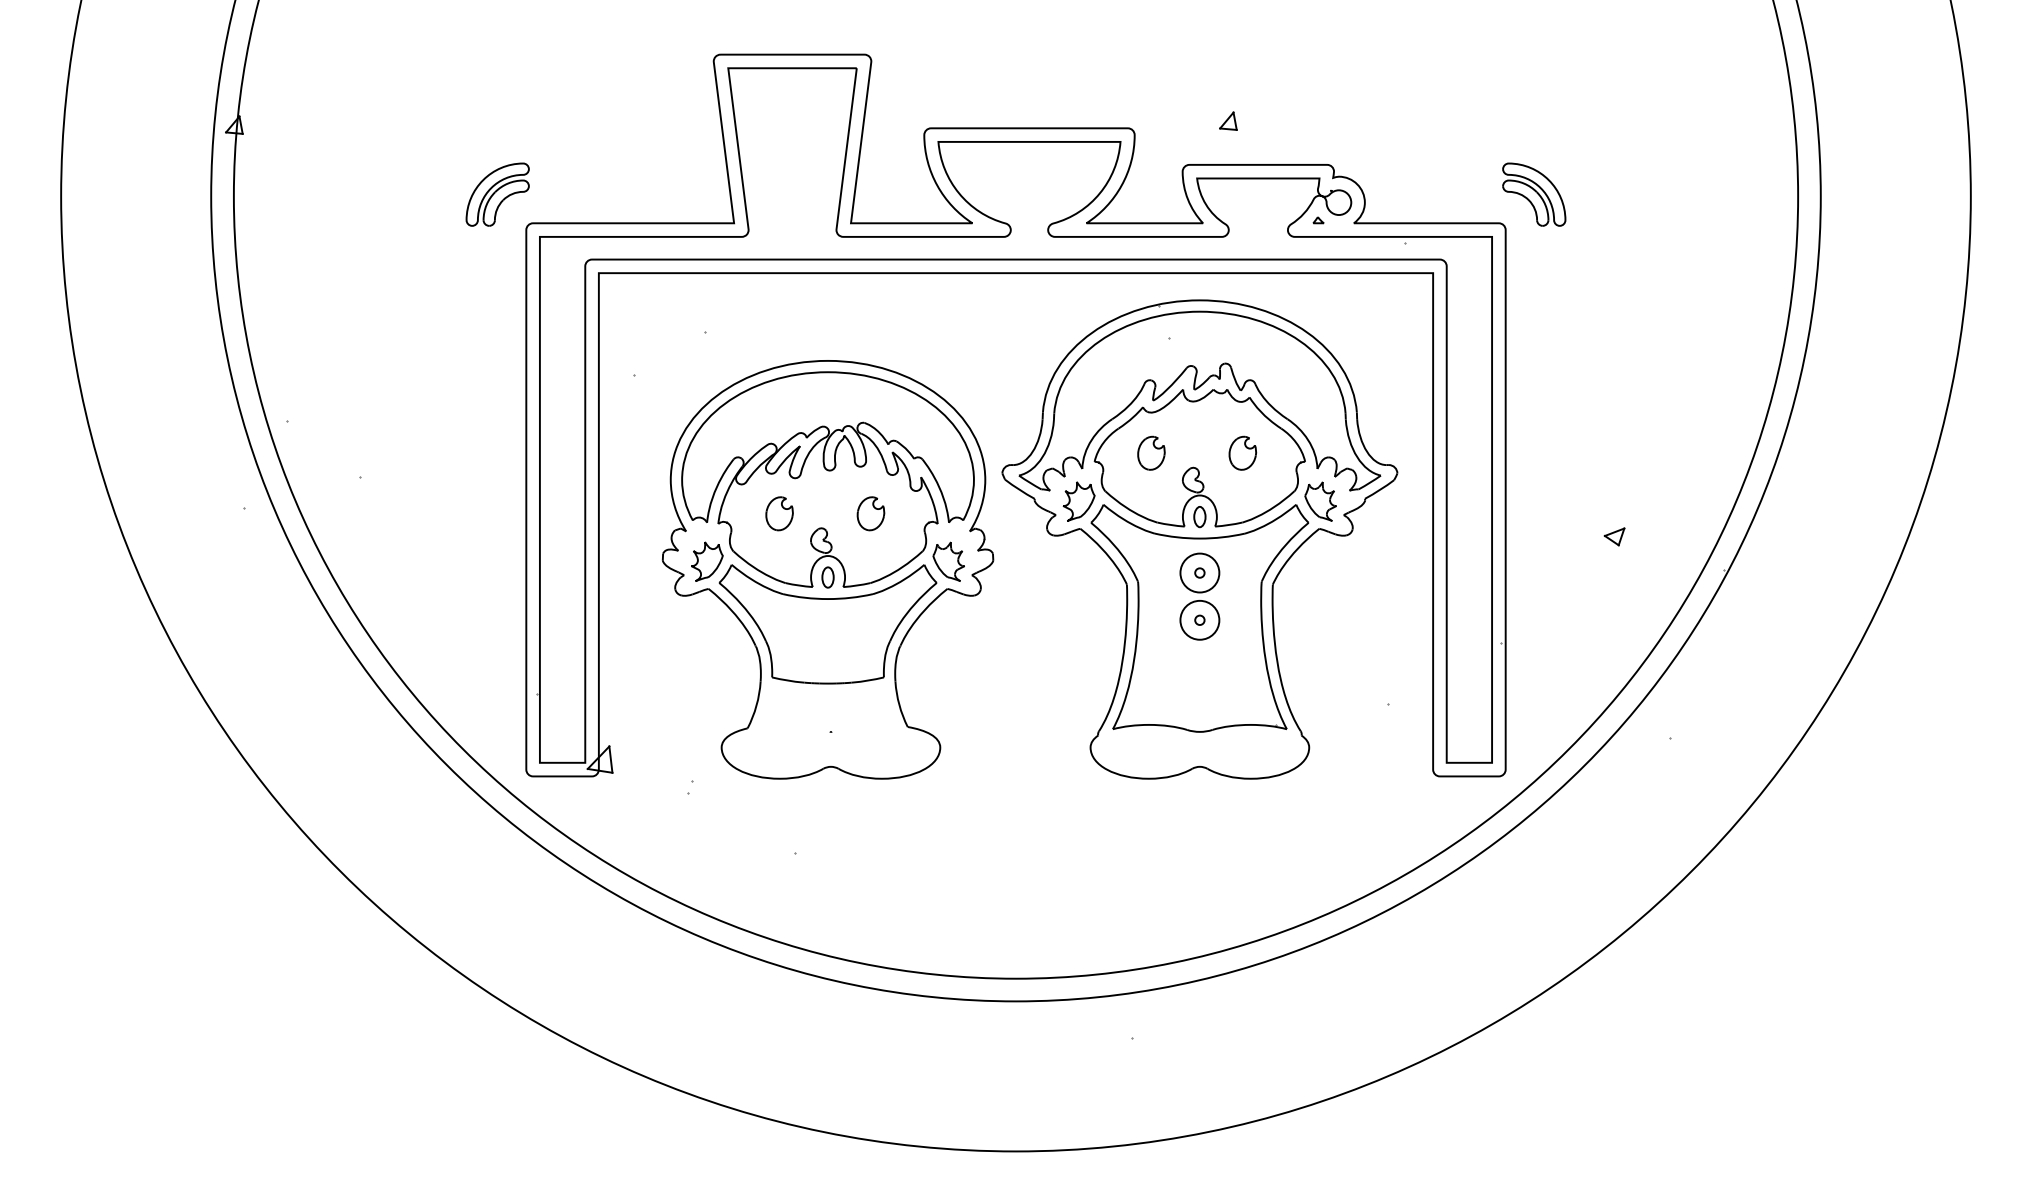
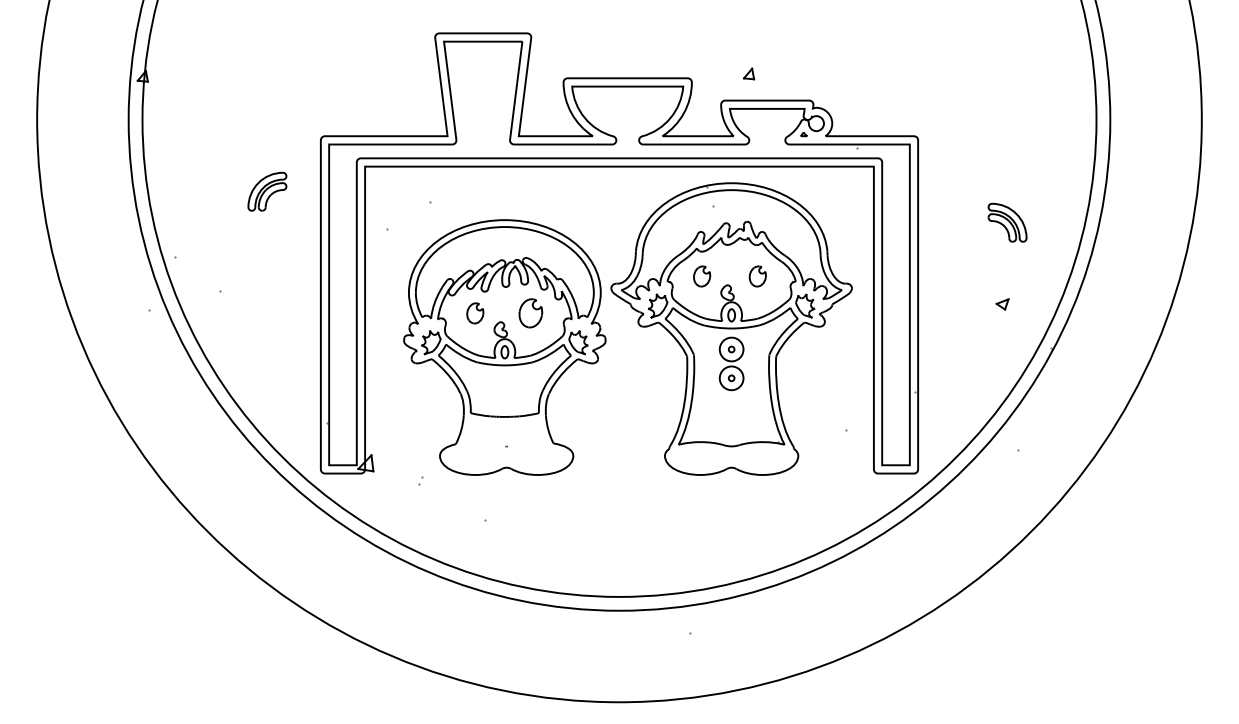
part: (497, 194) -> (267, 191), moved
part: (1534, 194) -> (1007, 222), moved
part: (871, 513) -> (531, 313), size x1.4
part: (1614, 536) -> (1002, 304), moved

